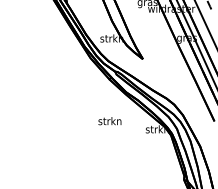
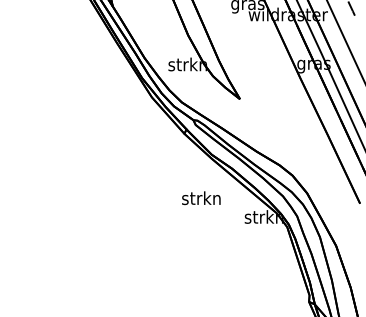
text: (109, 121) -> (200, 198), moved

